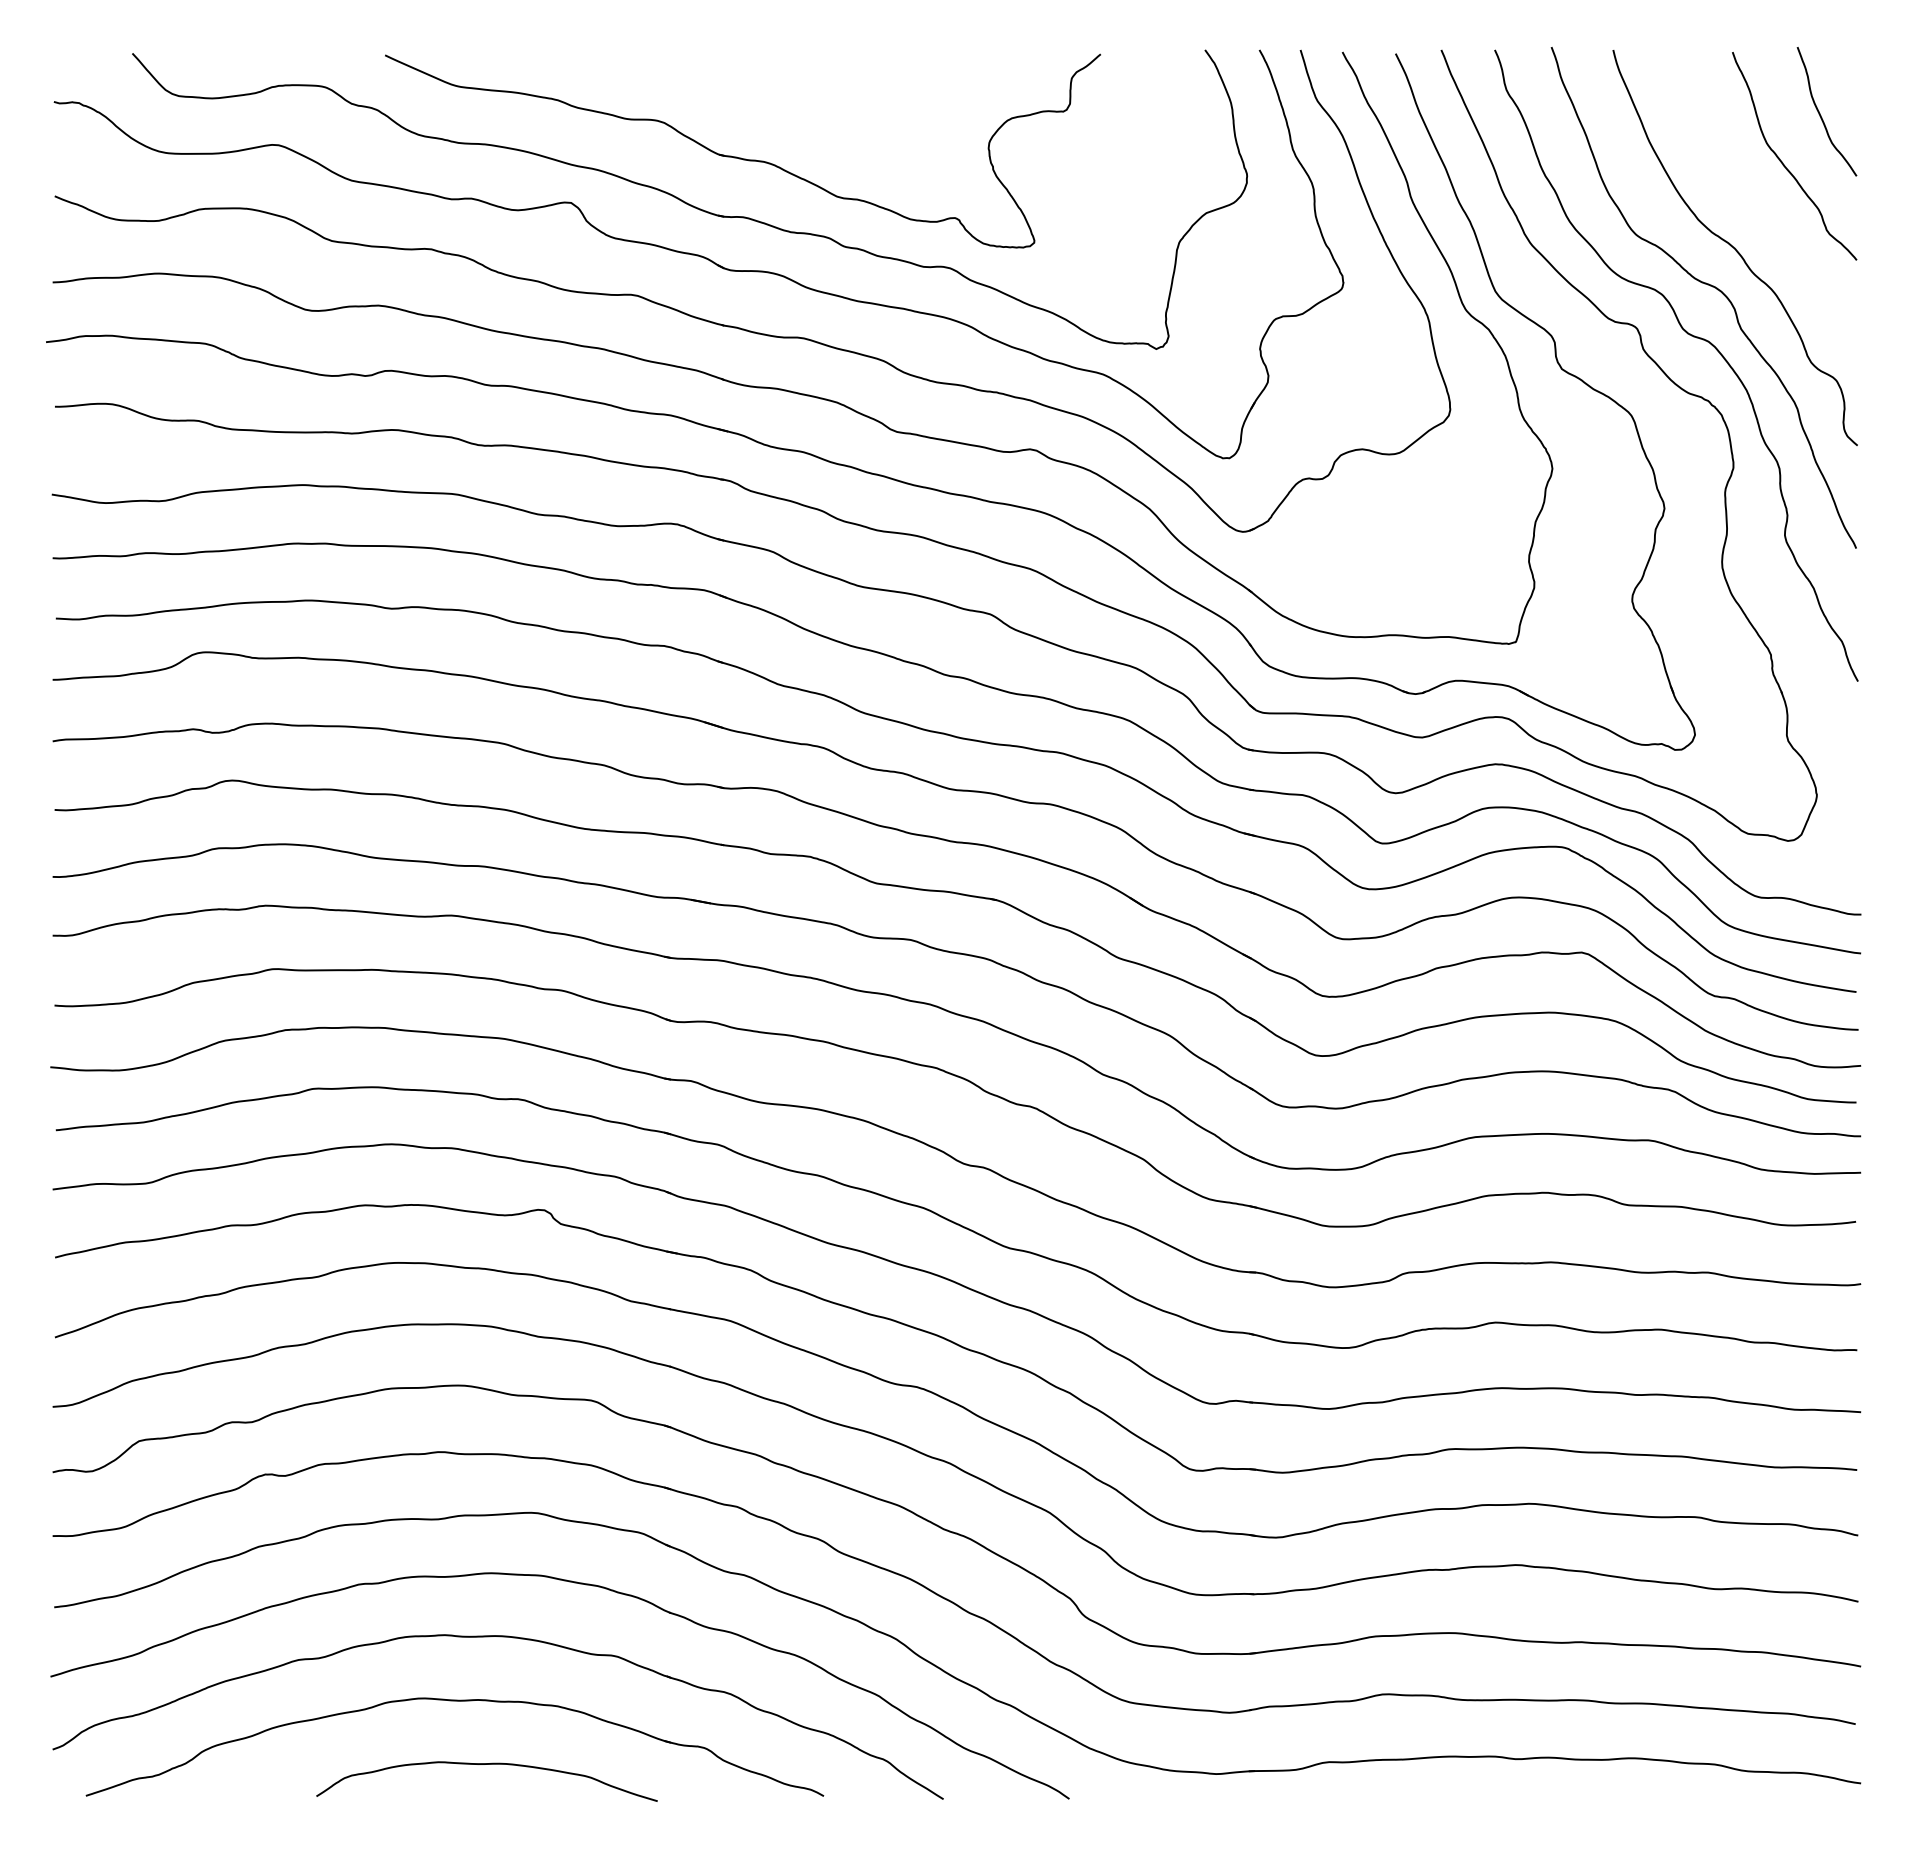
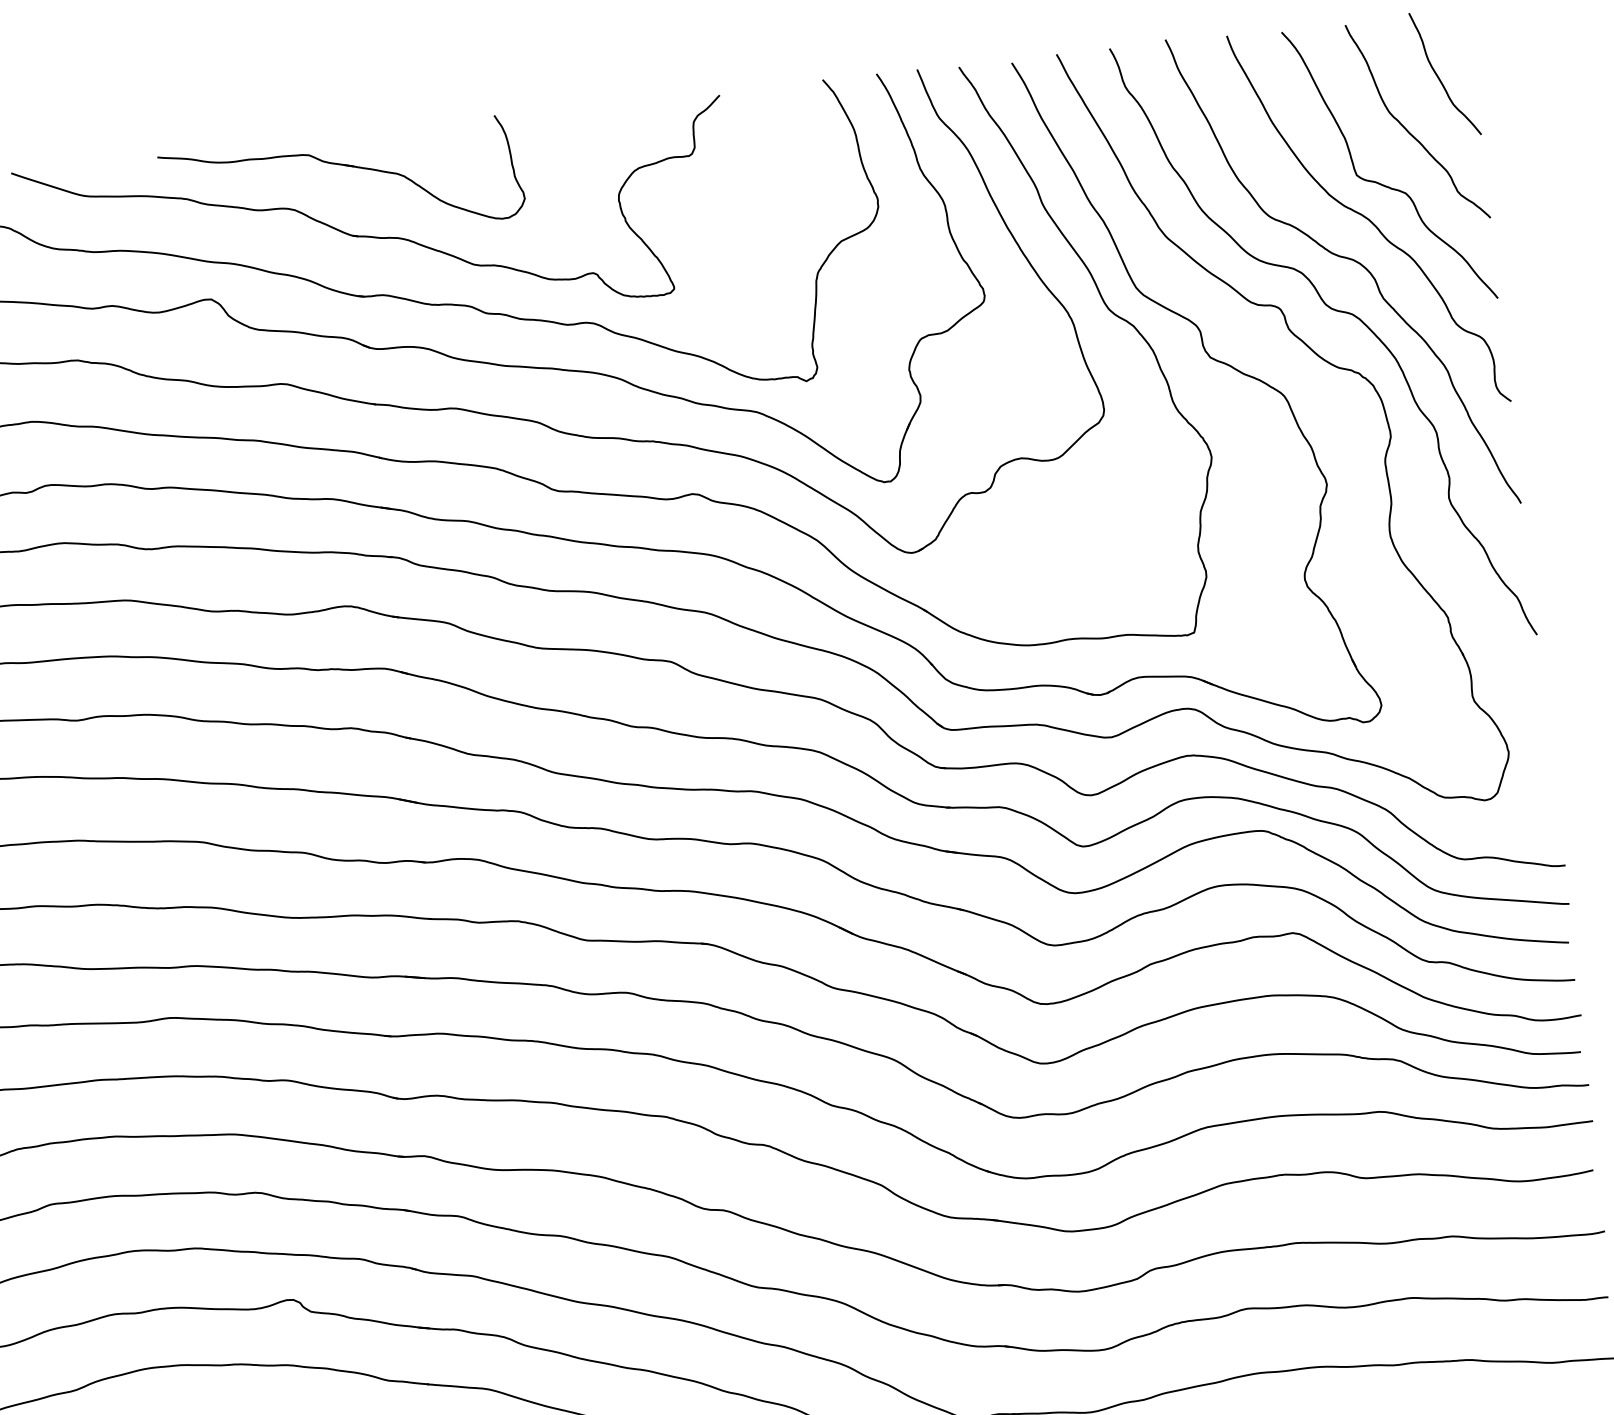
part: (718, 84) -> (344, 166), added
curve: (1752, 214) -> (1382, 183), added

